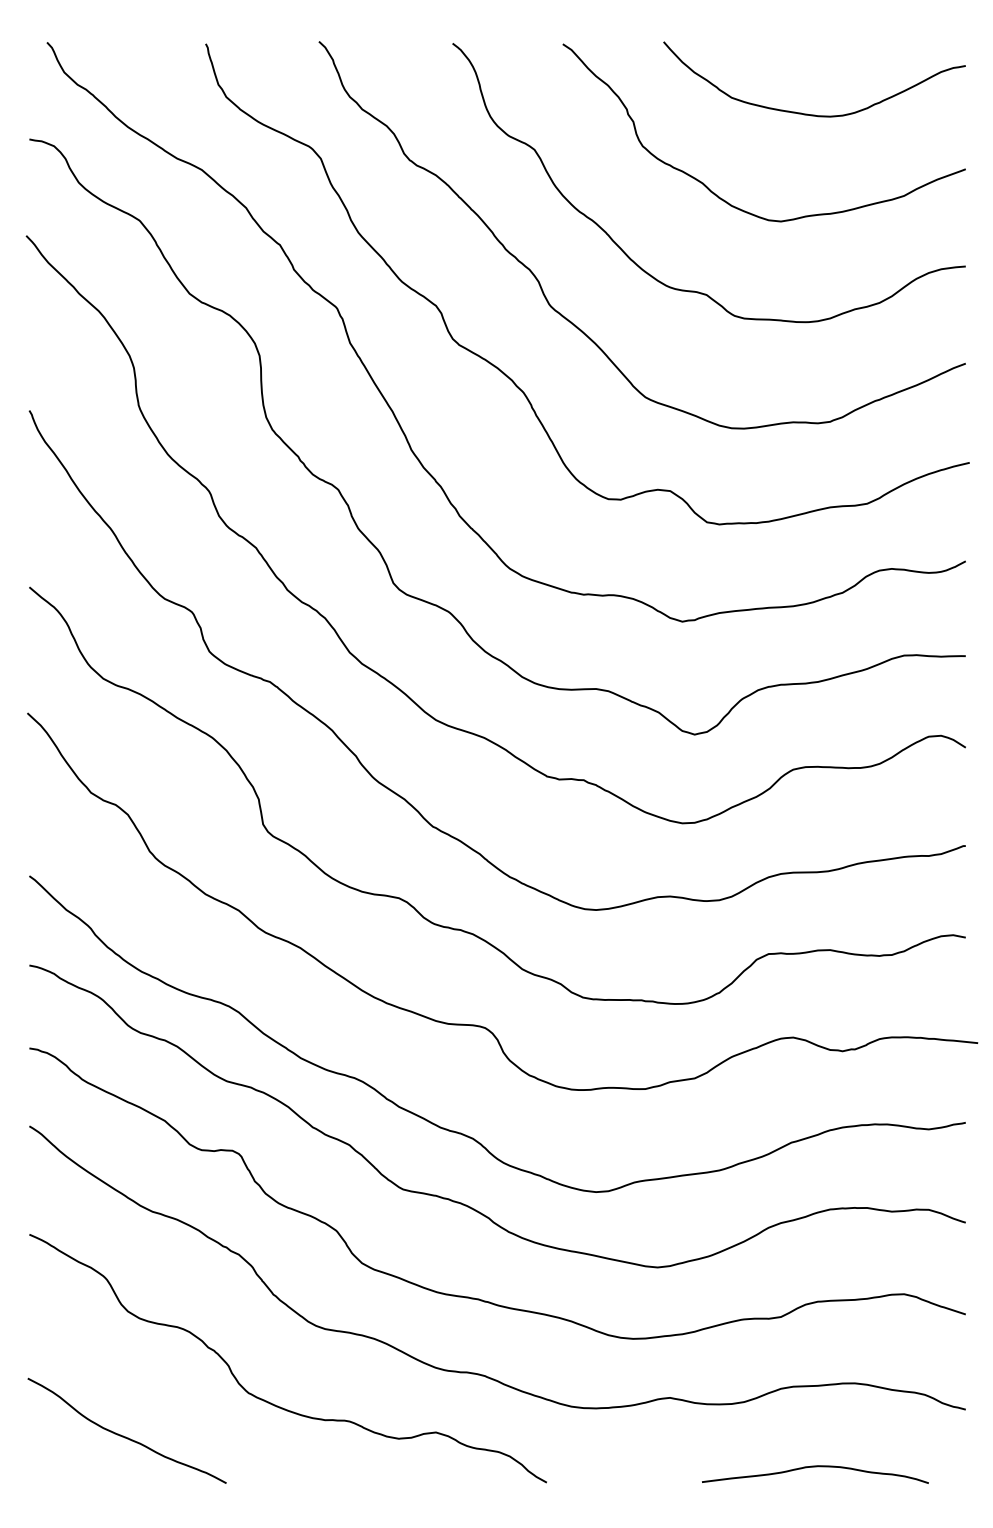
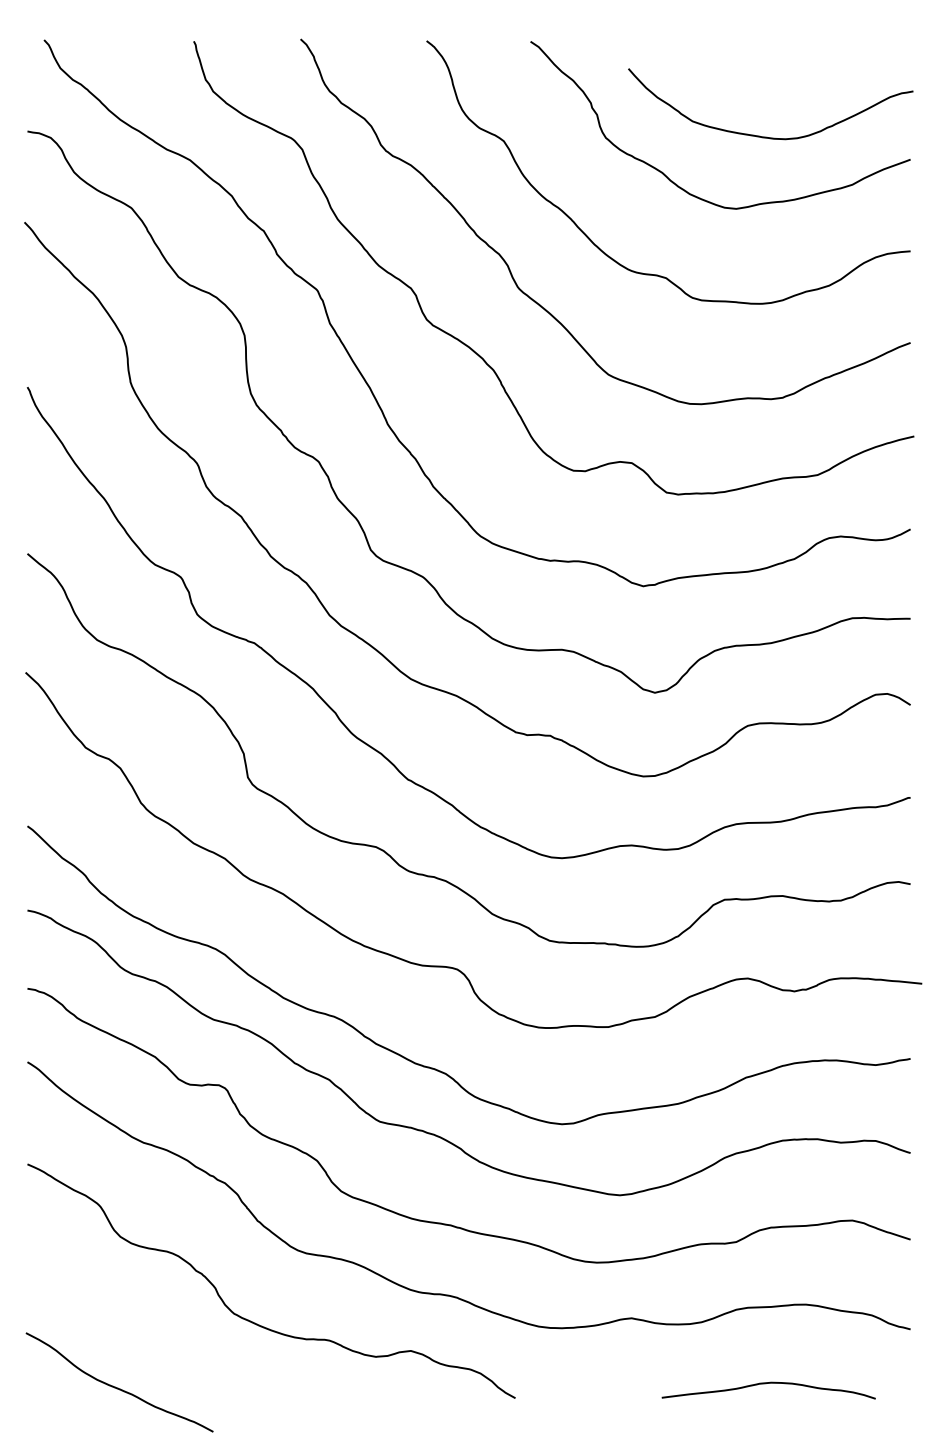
curve: (807, 113) -> (764, 136), moved
curve: (123, 1435) -> (116, 1386), moved

